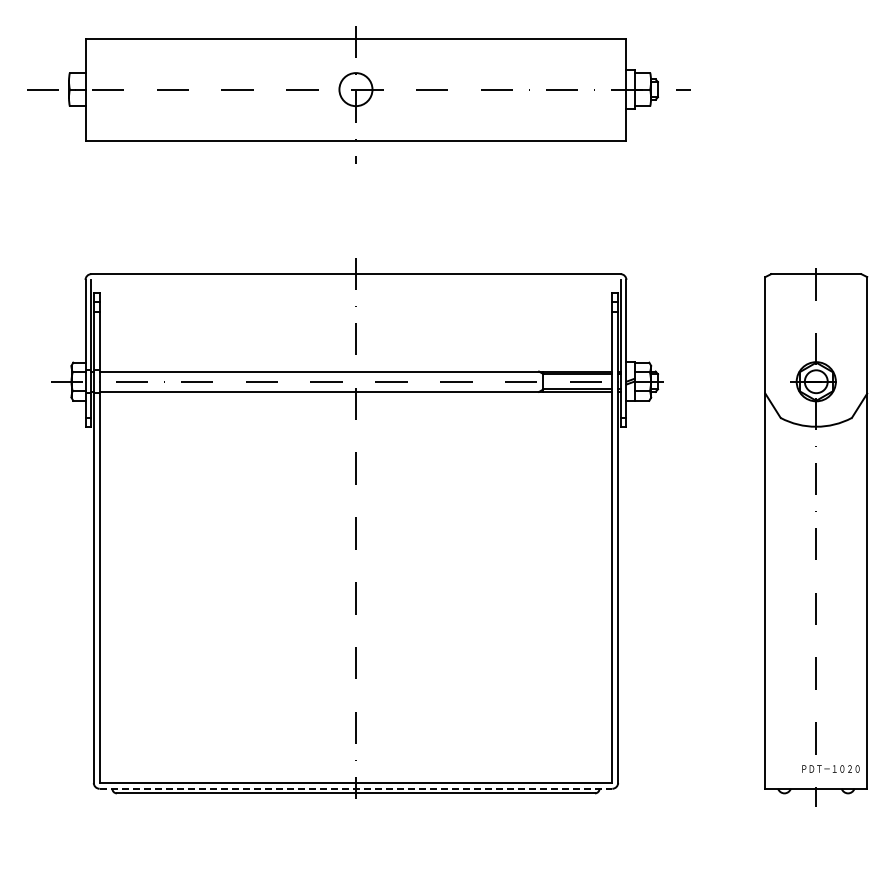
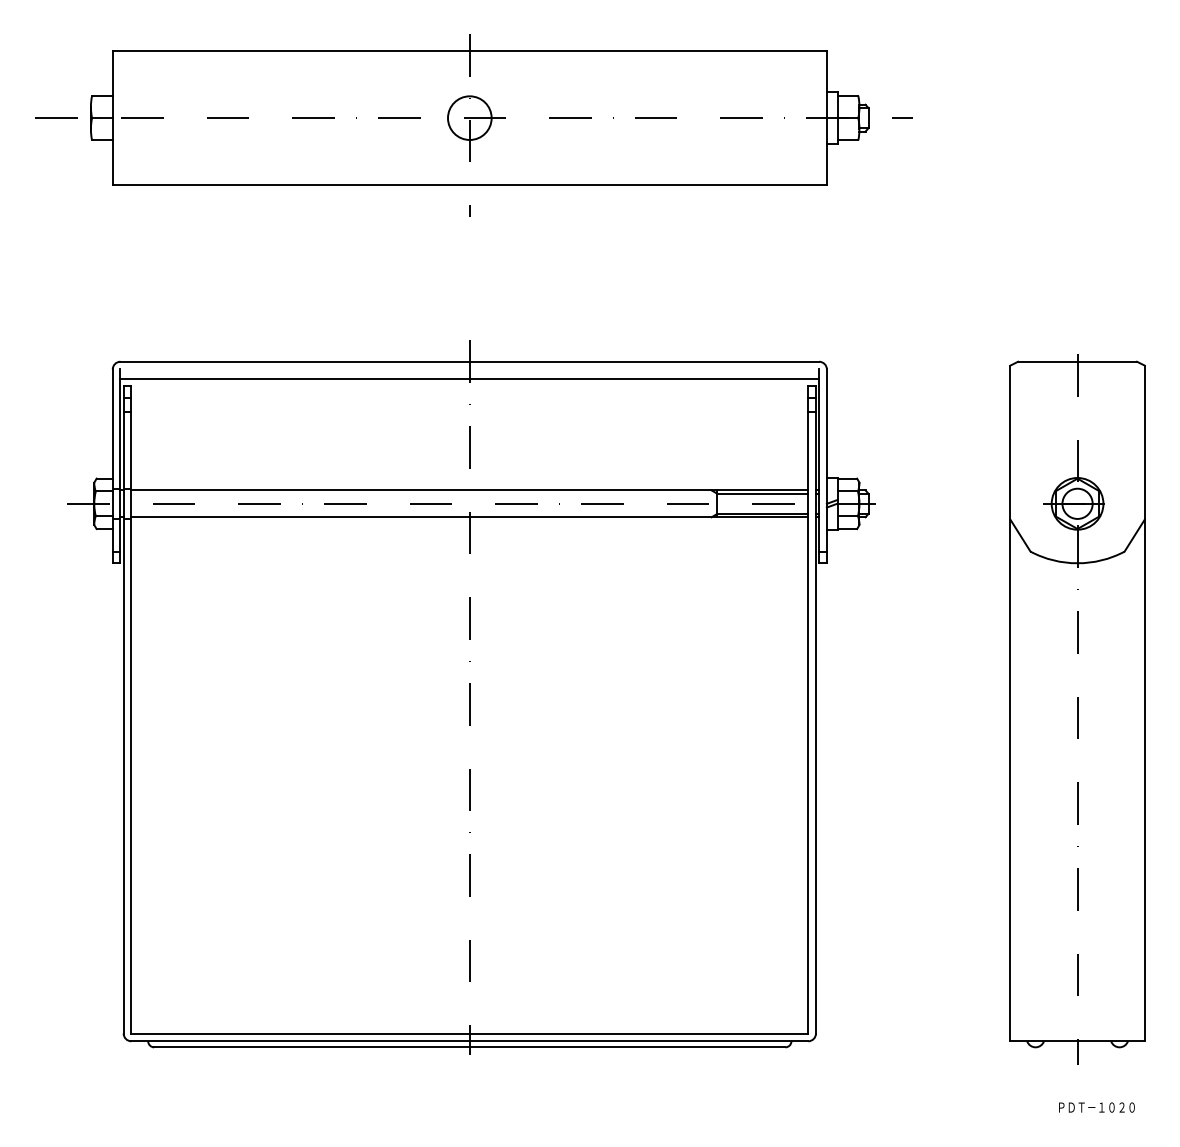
line: (355, 286) -> (469, 378), added
text: (830, 768) -> (1096, 1106), moved
line: (356, 788) -> (470, 1040), dashed -> solid

